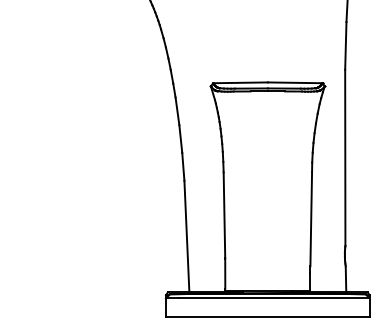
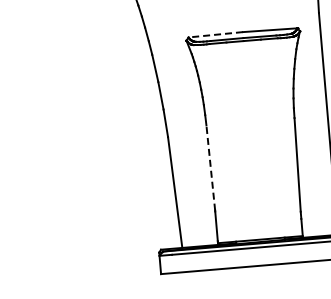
line: (240, 82) -> (215, 34), solid -> dashed
line: (224, 215) -> (210, 168), solid -> dashed

